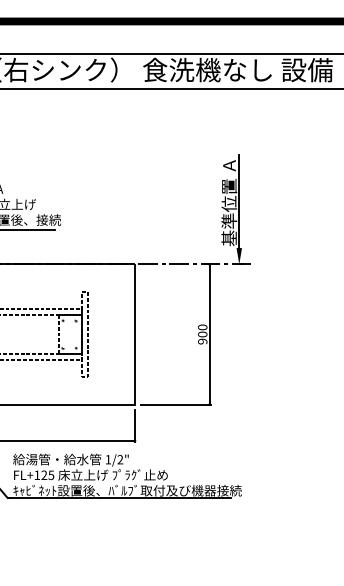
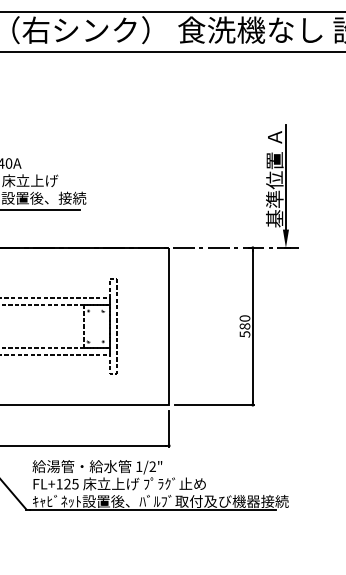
text: (202, 337) -> (244, 329), 900 -> 580

